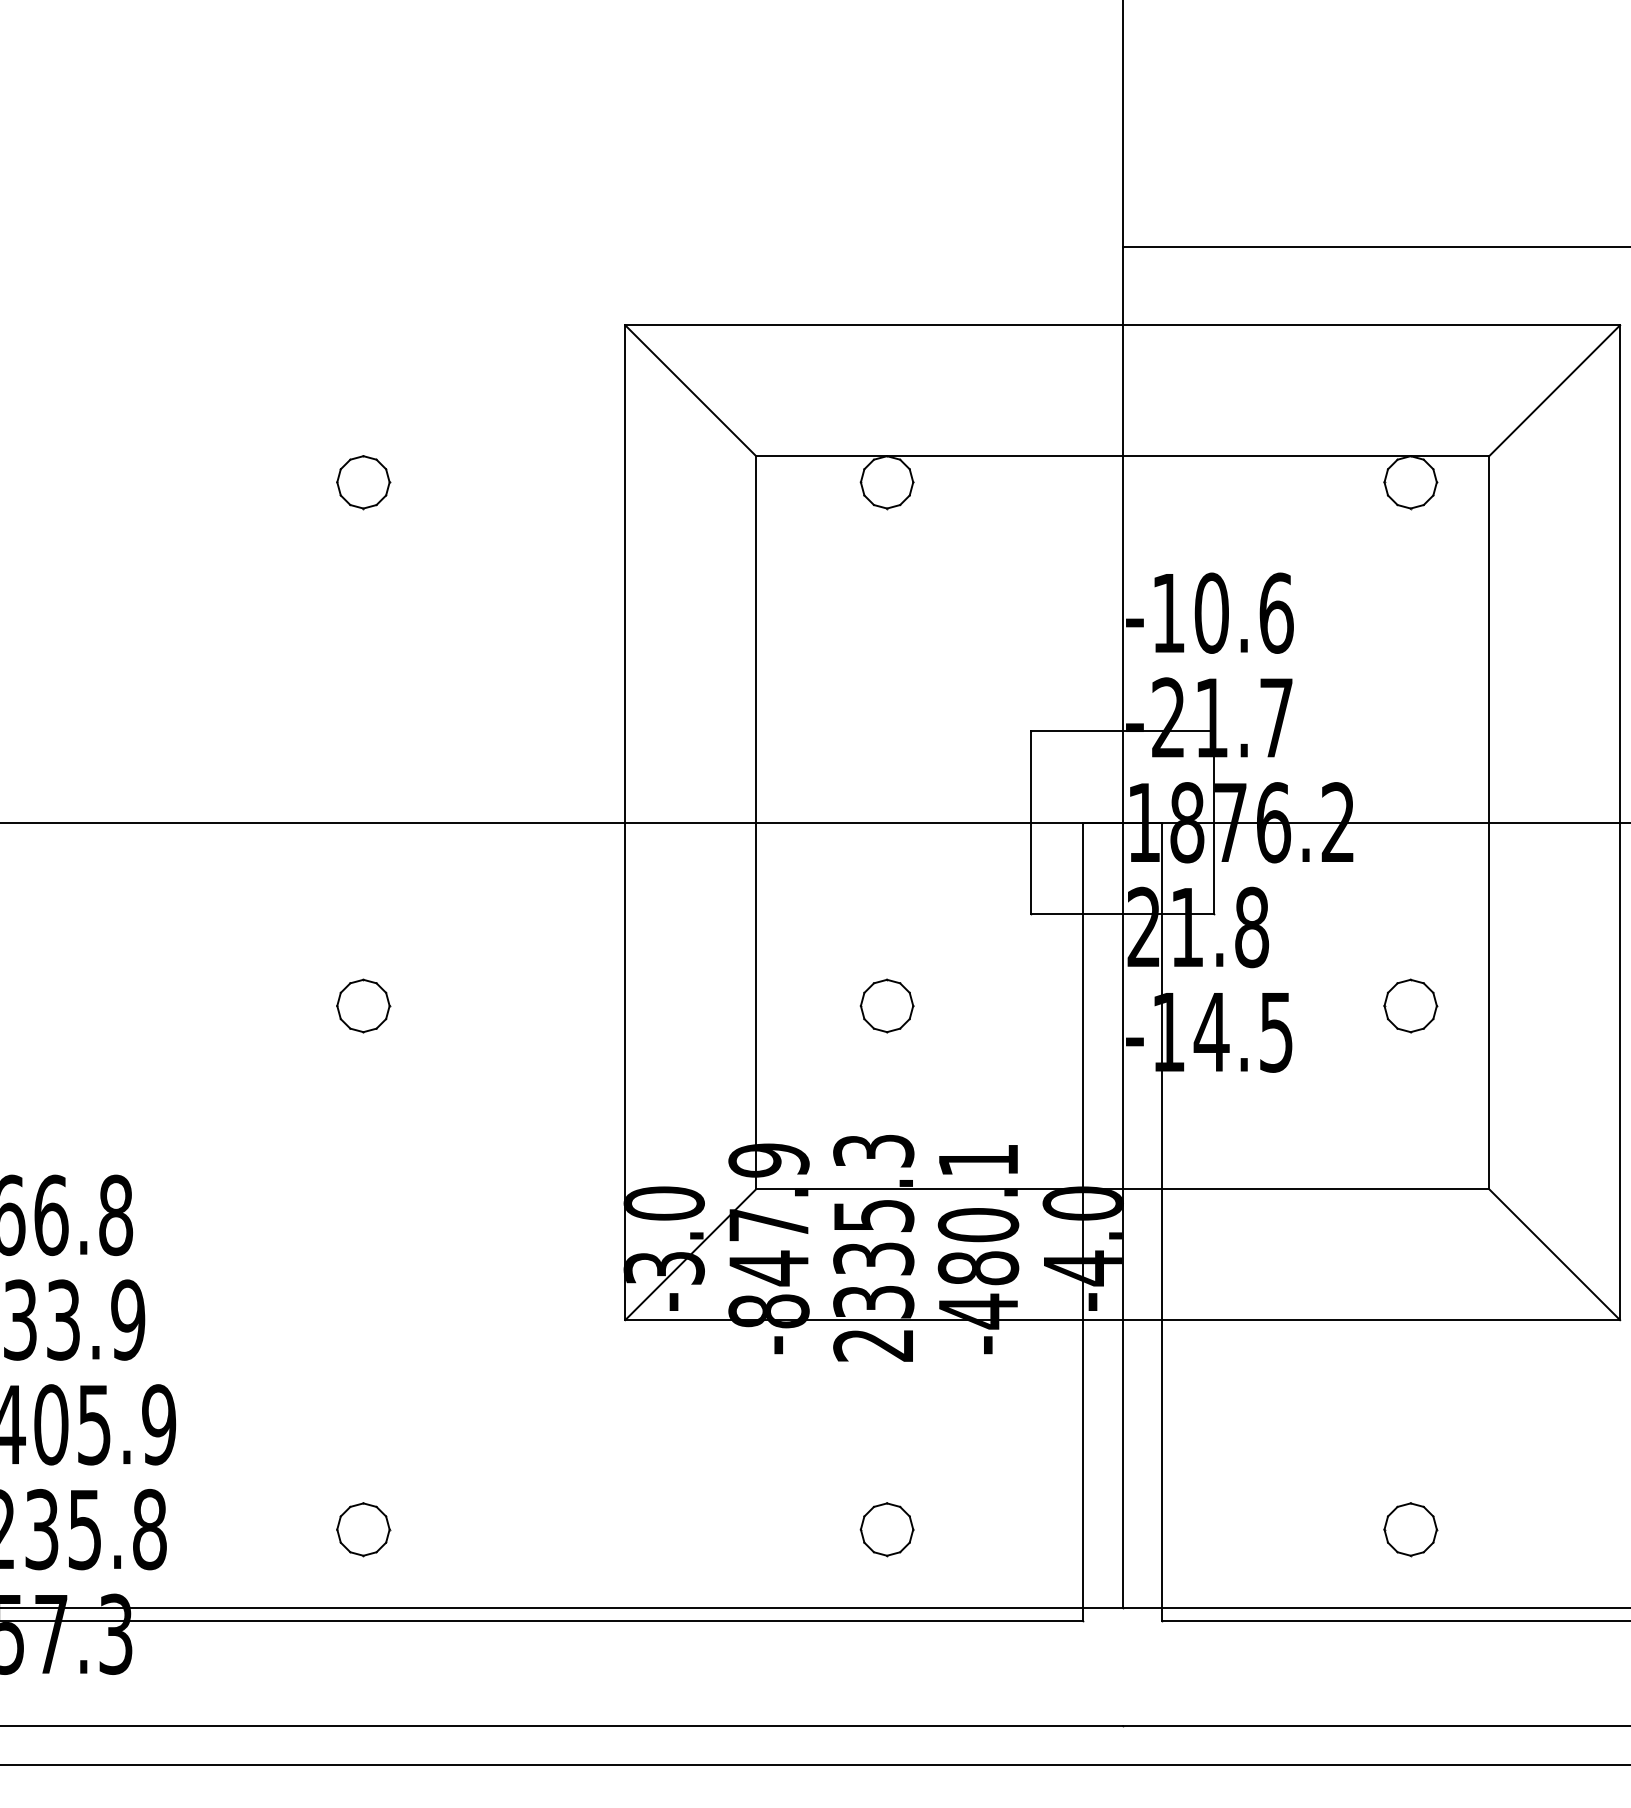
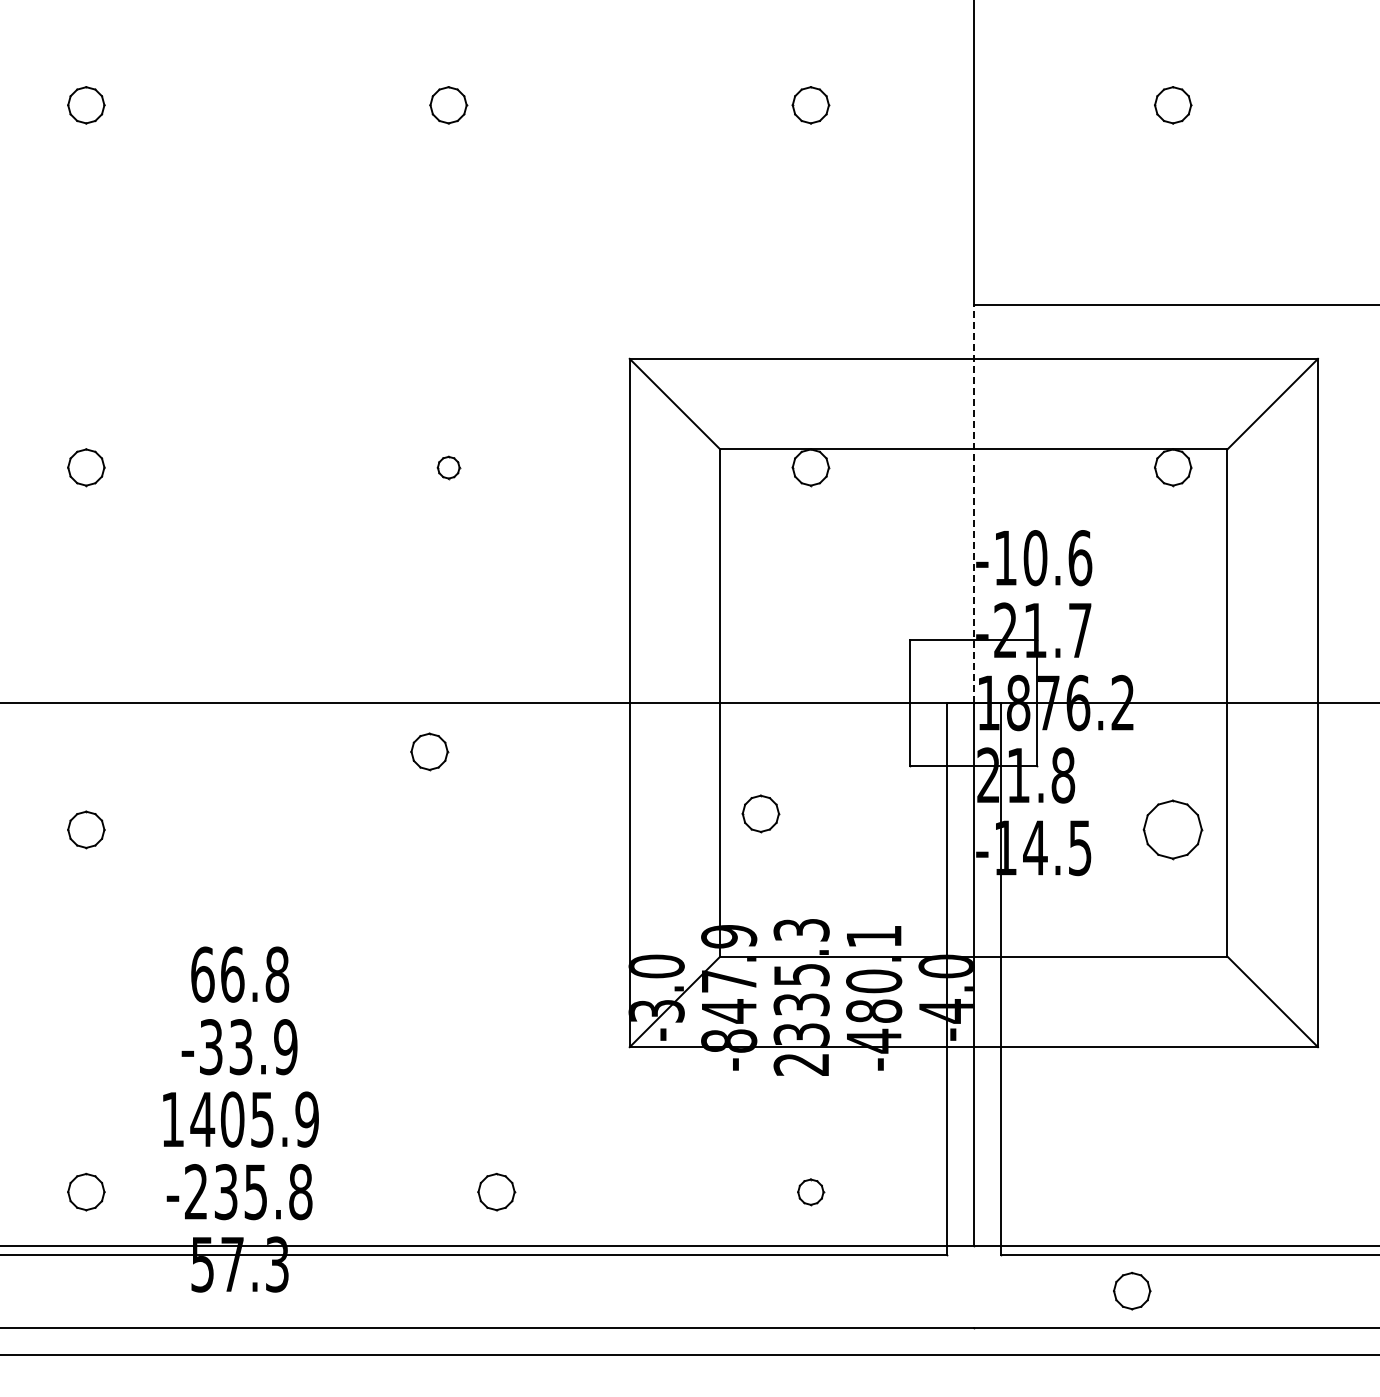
part: (363, 482) -> (448, 467), size x0.6
line: (1122, 534) -> (973, 503), solid -> dashed
part: (363, 1005) -> (429, 751), moved
part: (886, 1005) -> (760, 813), moved
part: (1411, 1005) -> (1173, 829), size x1.6
part: (363, 1530) -> (496, 1192), moved
part: (886, 1530) -> (810, 1192), size x0.7
part: (1411, 1530) -> (1132, 1291), moved

